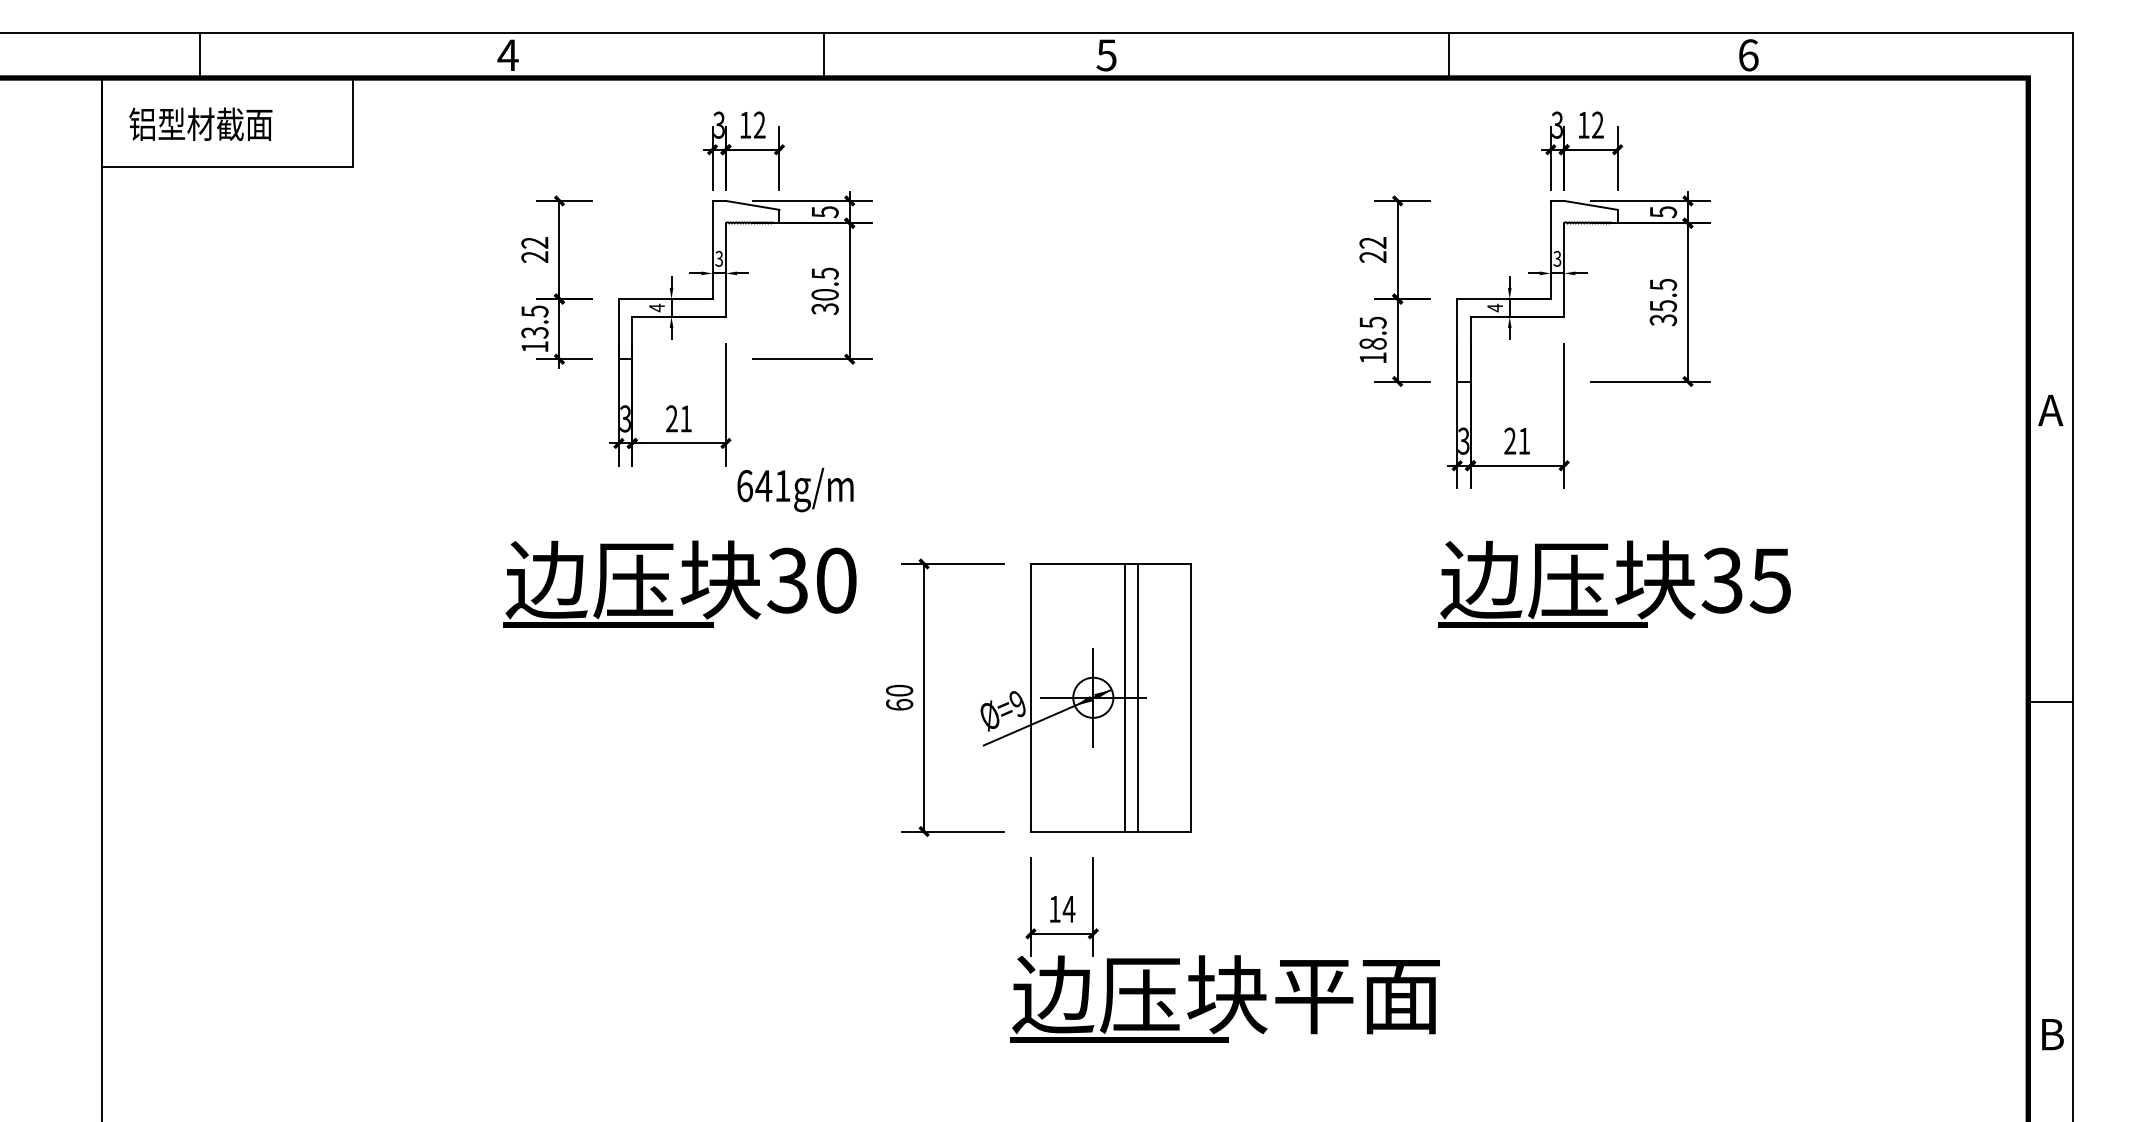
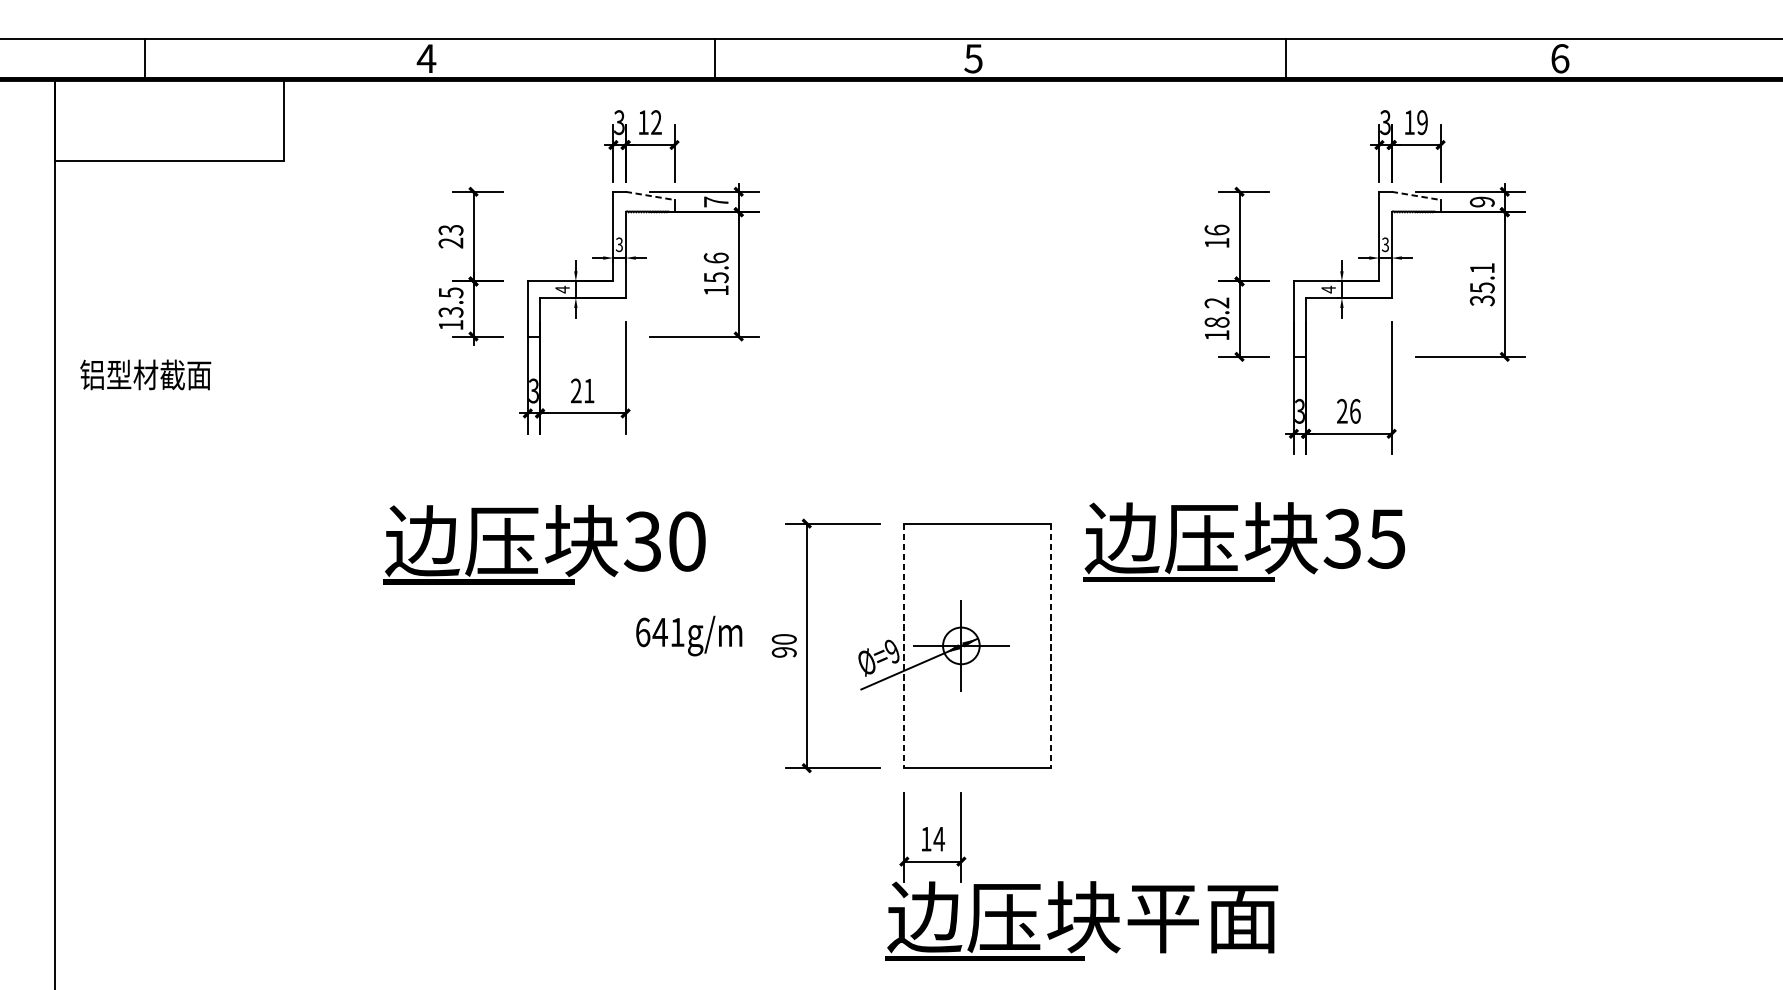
text: (200, 123) -> (145, 374), moved
text: (1597, 125) -> (1422, 122), 12 -> 19
line: (753, 205) -> (650, 195), solid -> dashed
line: (1591, 205) -> (1416, 195), solid -> dashed
text: (825, 212) -> (716, 202), 5 -> 7
text: (1662, 212) -> (1481, 202), 5 -> 9
text: (534, 242) -> (450, 229), 22 -> 23
text: (1372, 249) -> (1216, 236), 22 -> 16
text: (1663, 284) -> (1482, 268), 35.5 -> 35.1
text: (824, 291) -> (715, 274), 30.5 -> 15.6
text: (1372, 322) -> (1216, 302), 18.5 -> 18.2
text: (1524, 440) -> (1355, 410), 21 -> 26
text: (795, 489) -> (689, 635), moved
text: (679, 583) -> (543, 544), moved
text: (1614, 583) -> (1243, 541), moved
line: (1030, 697) -> (903, 645), solid -> dashed
line: (1124, 697) -> (989, 645), removed
line: (1137, 697) -> (1001, 645), removed
line: (1191, 697) -> (1051, 645), solid -> dashed
text: (899, 704) -> (784, 652), 60 -> 90

